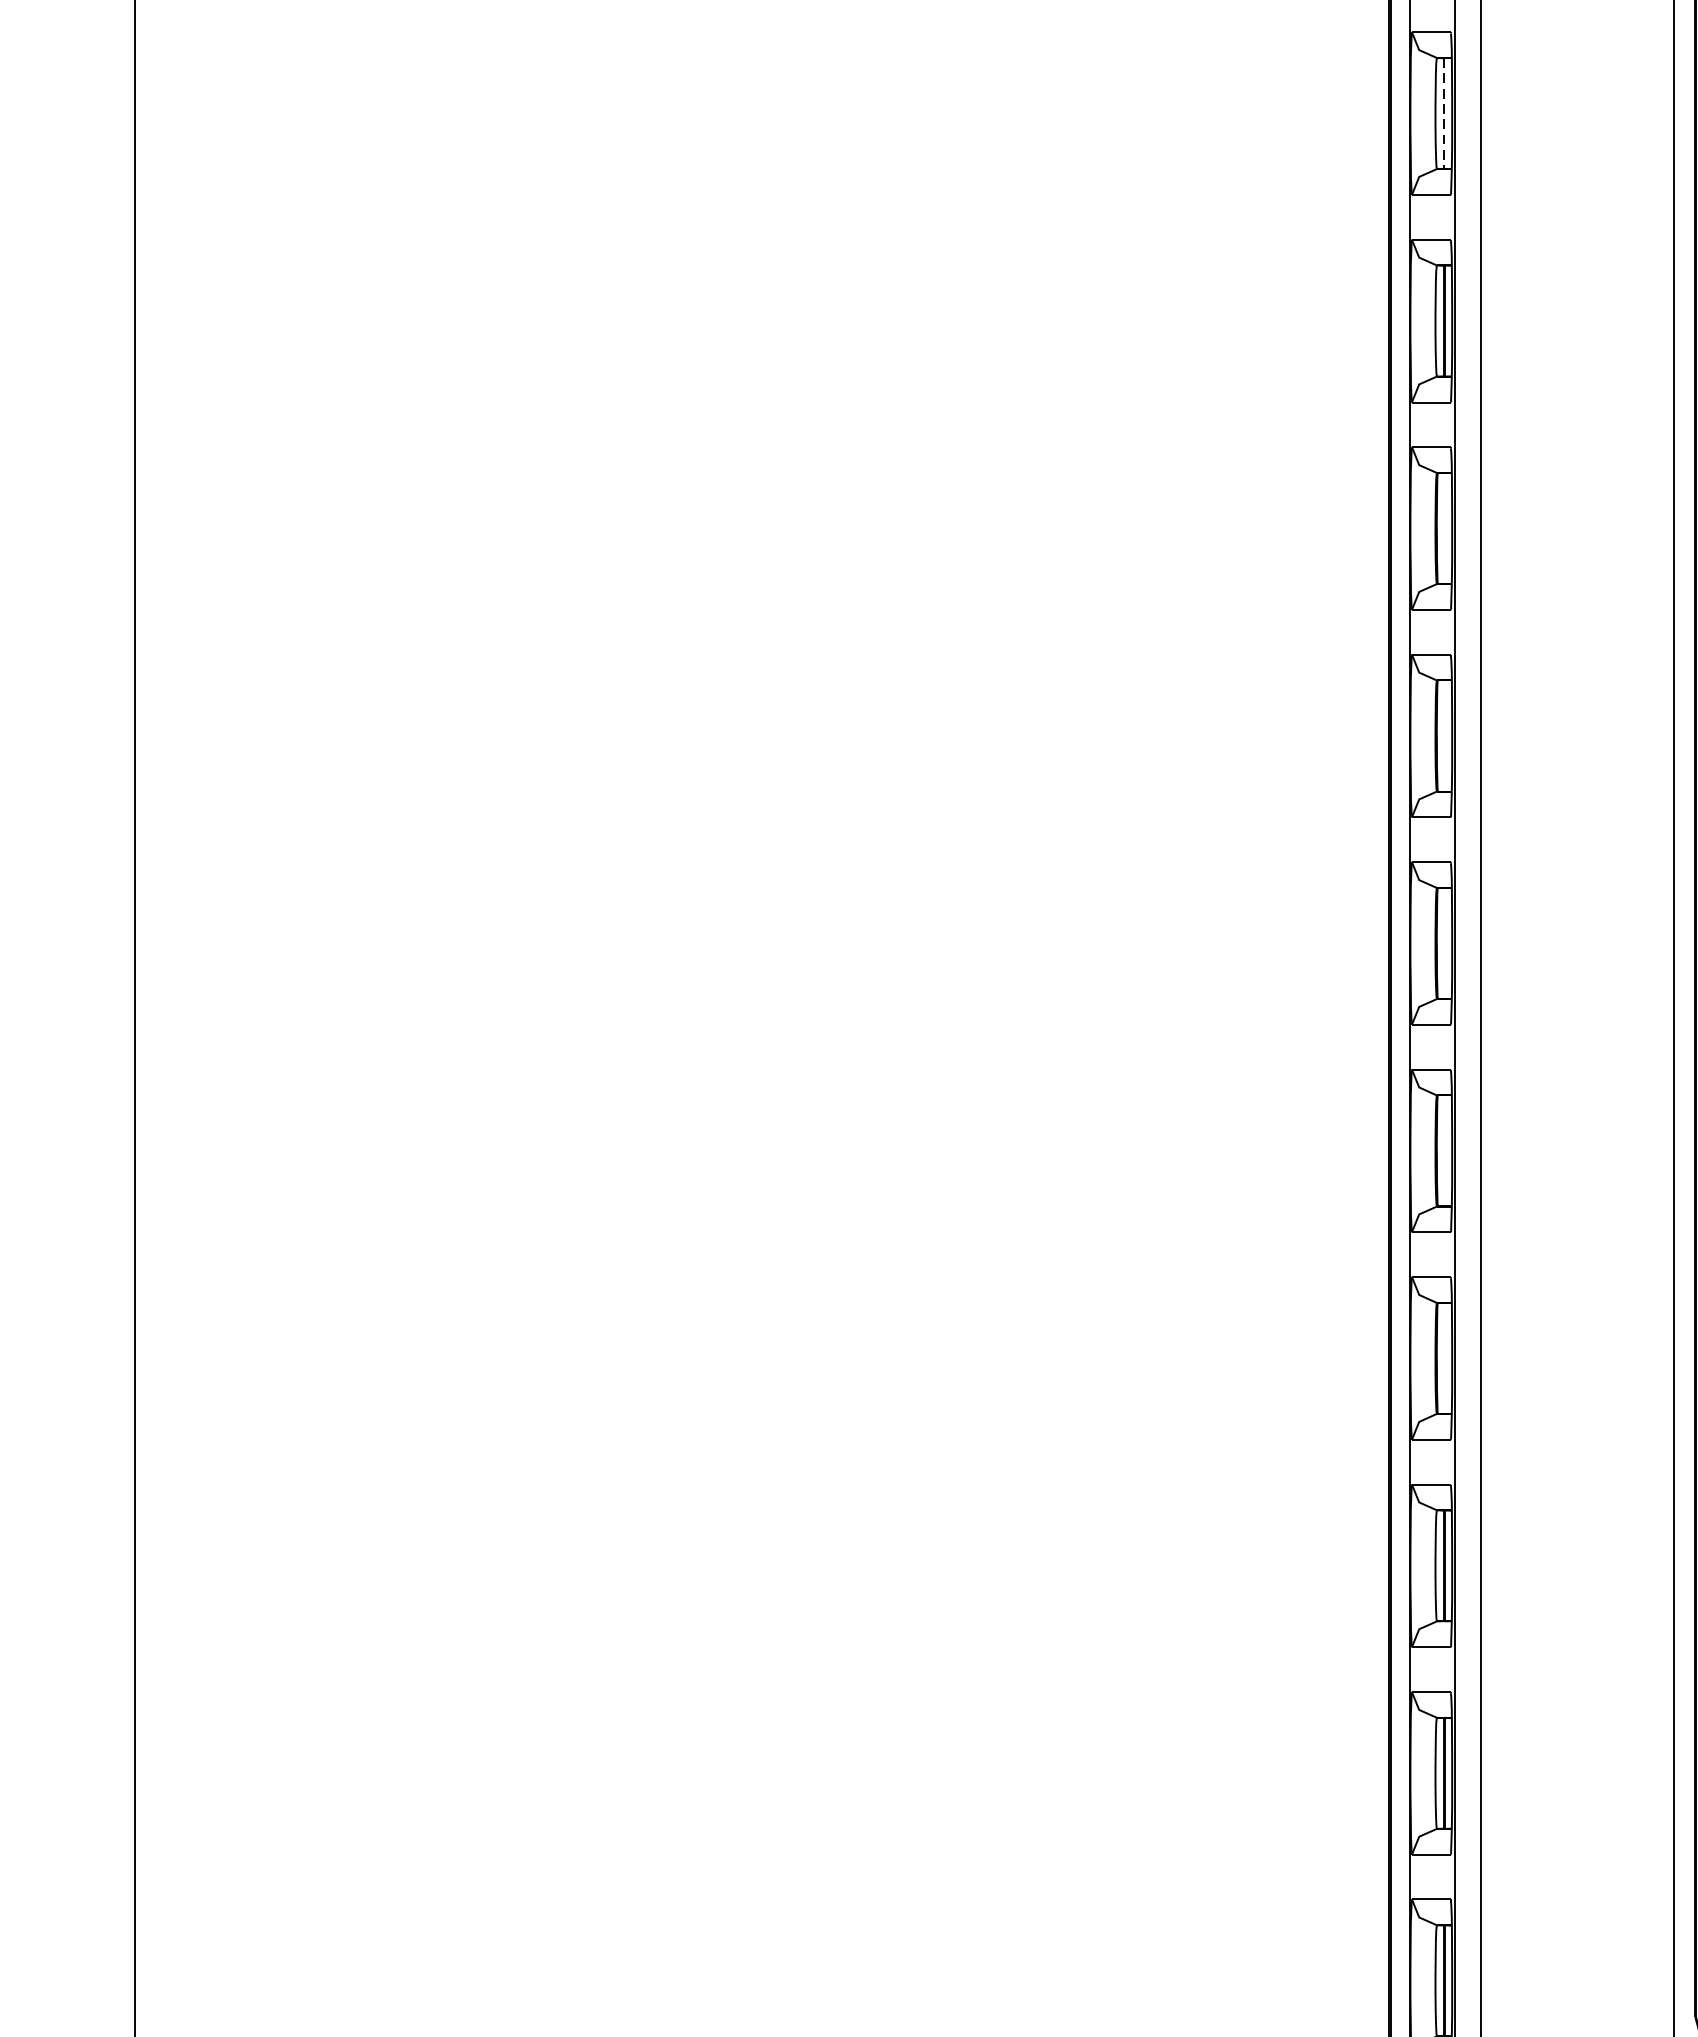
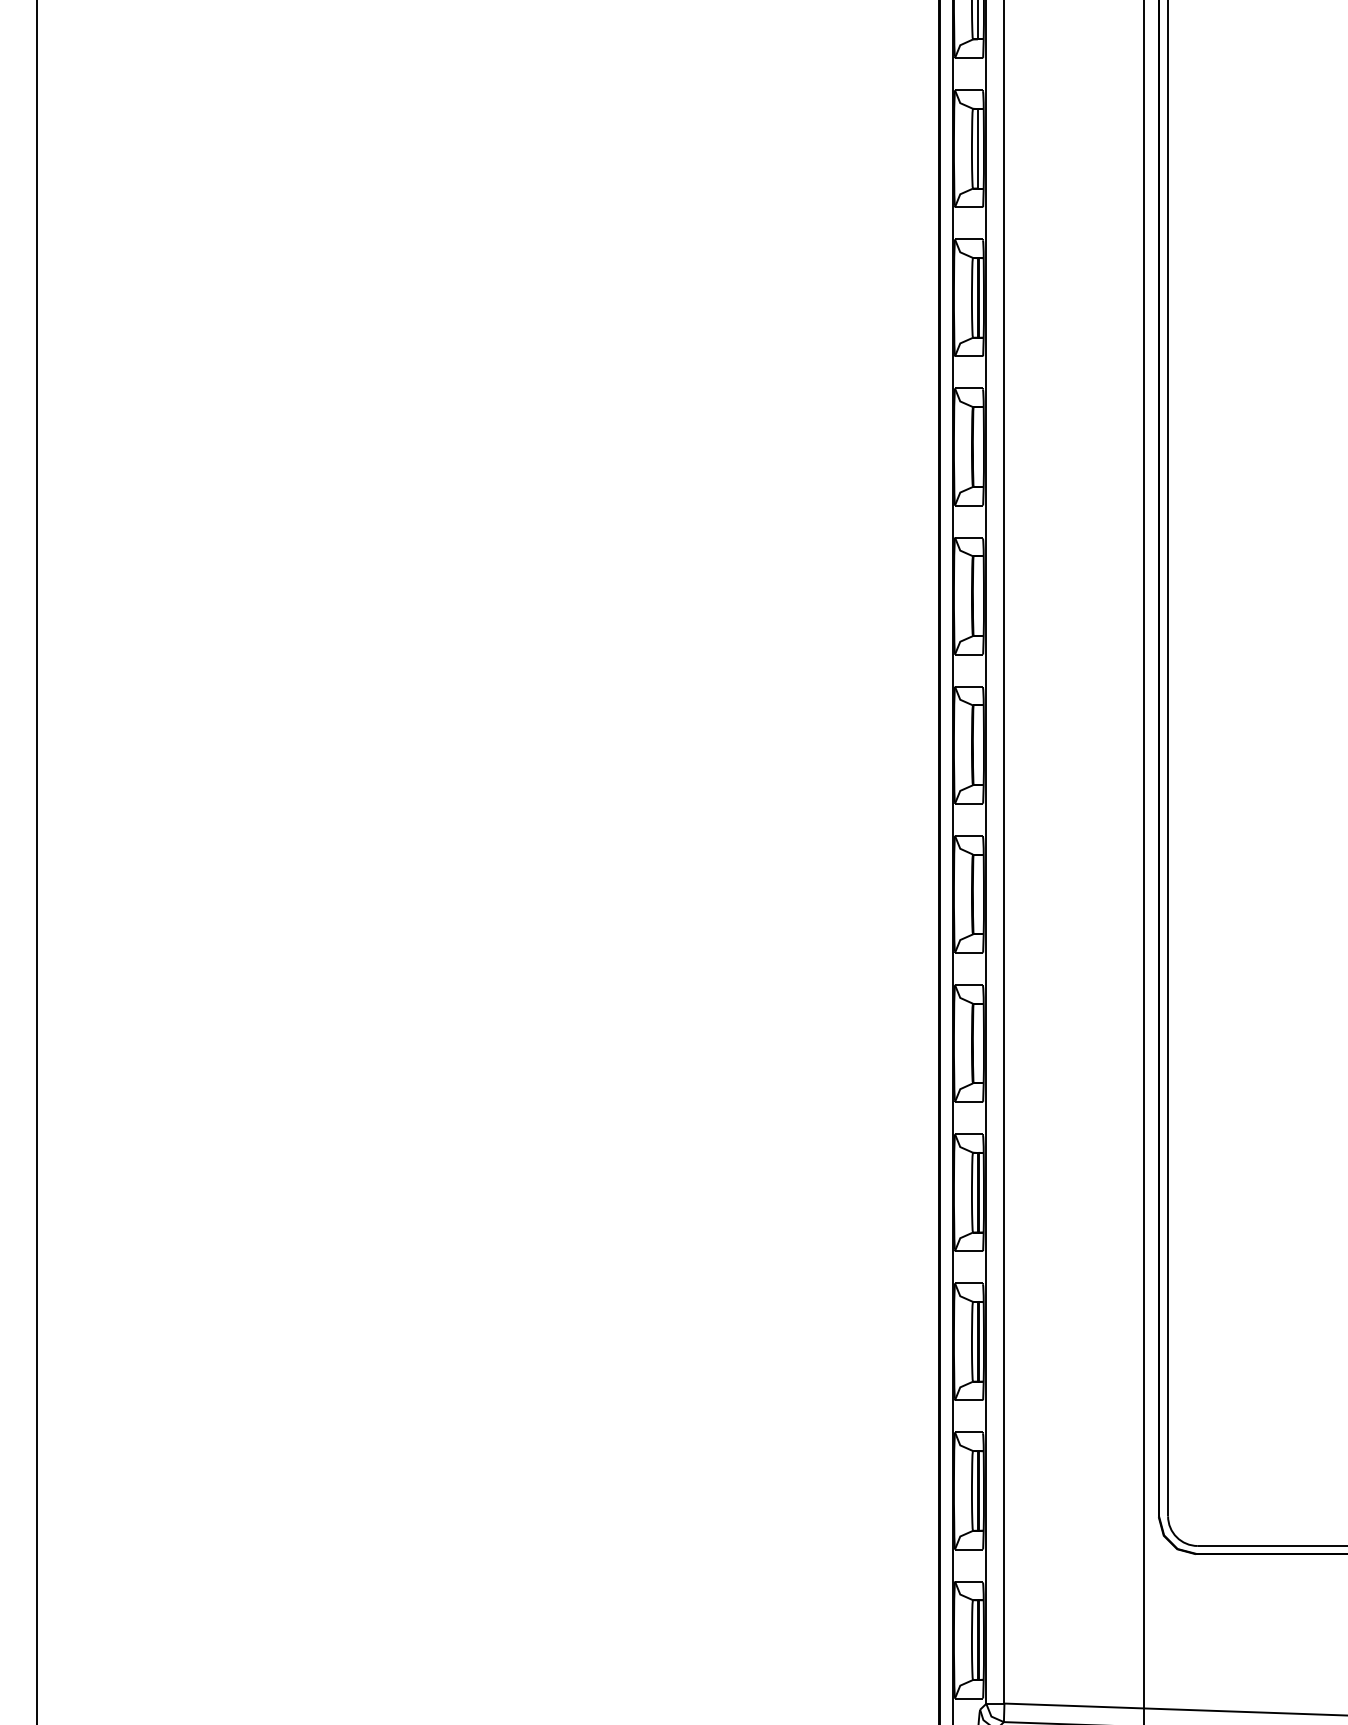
line: (1443, 113) -> (977, 148), dashed -> solid

